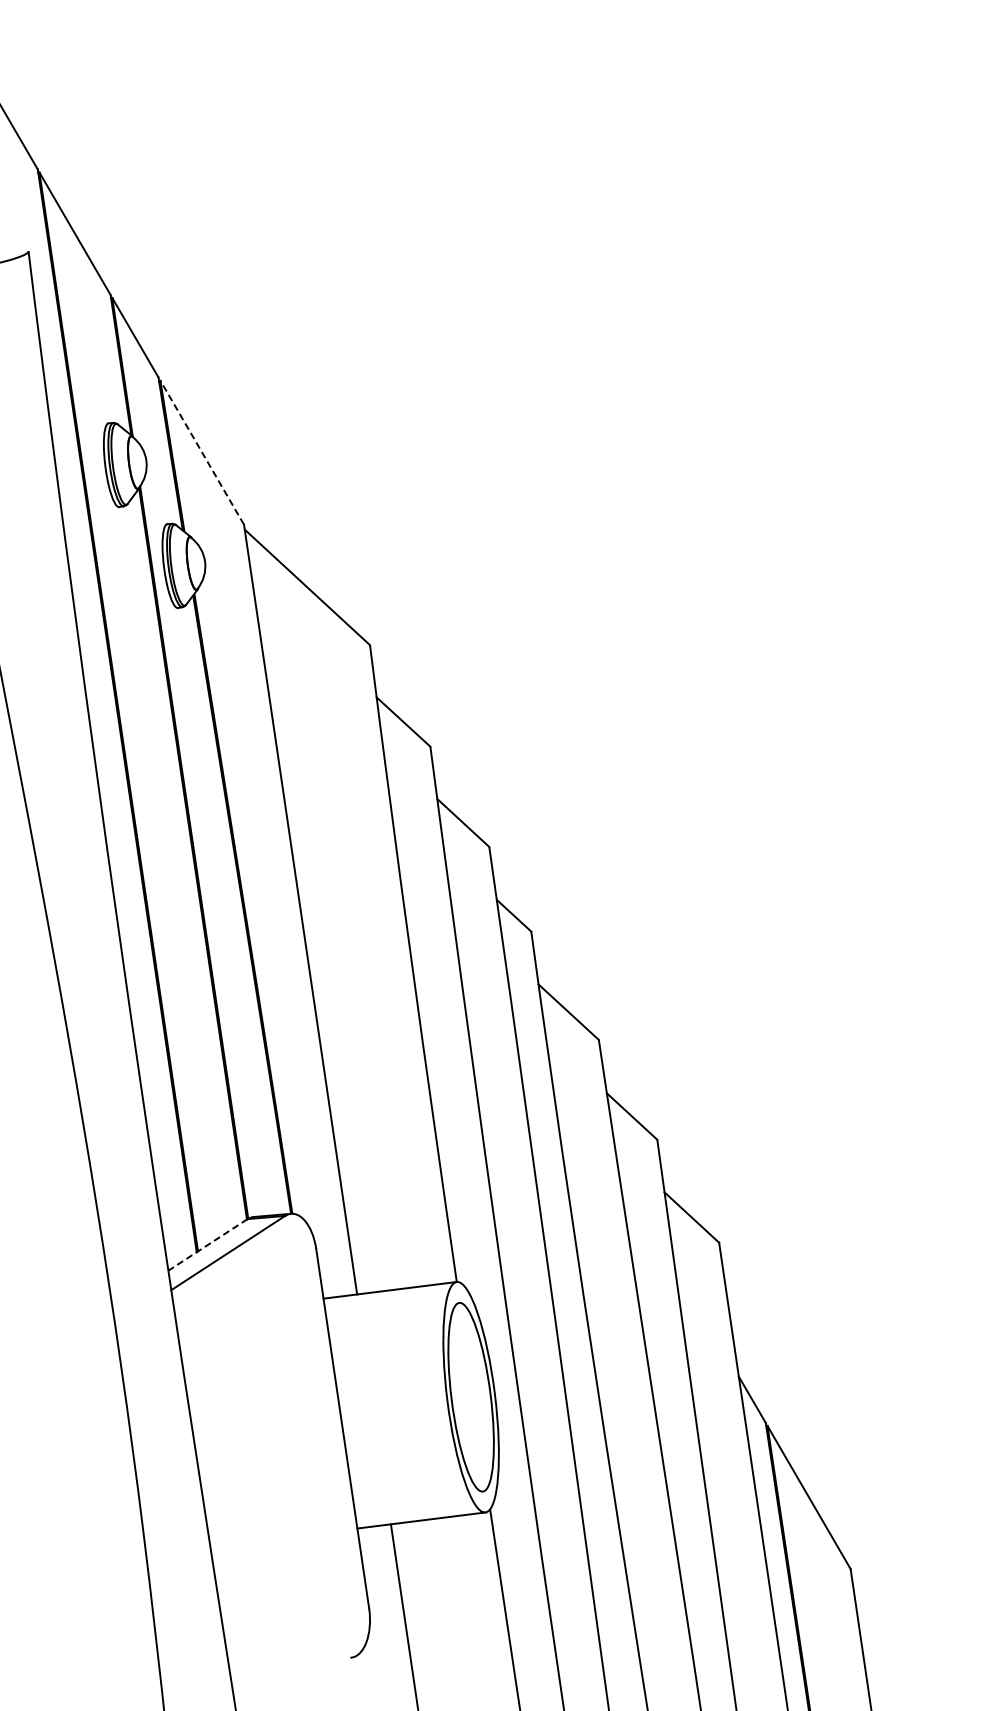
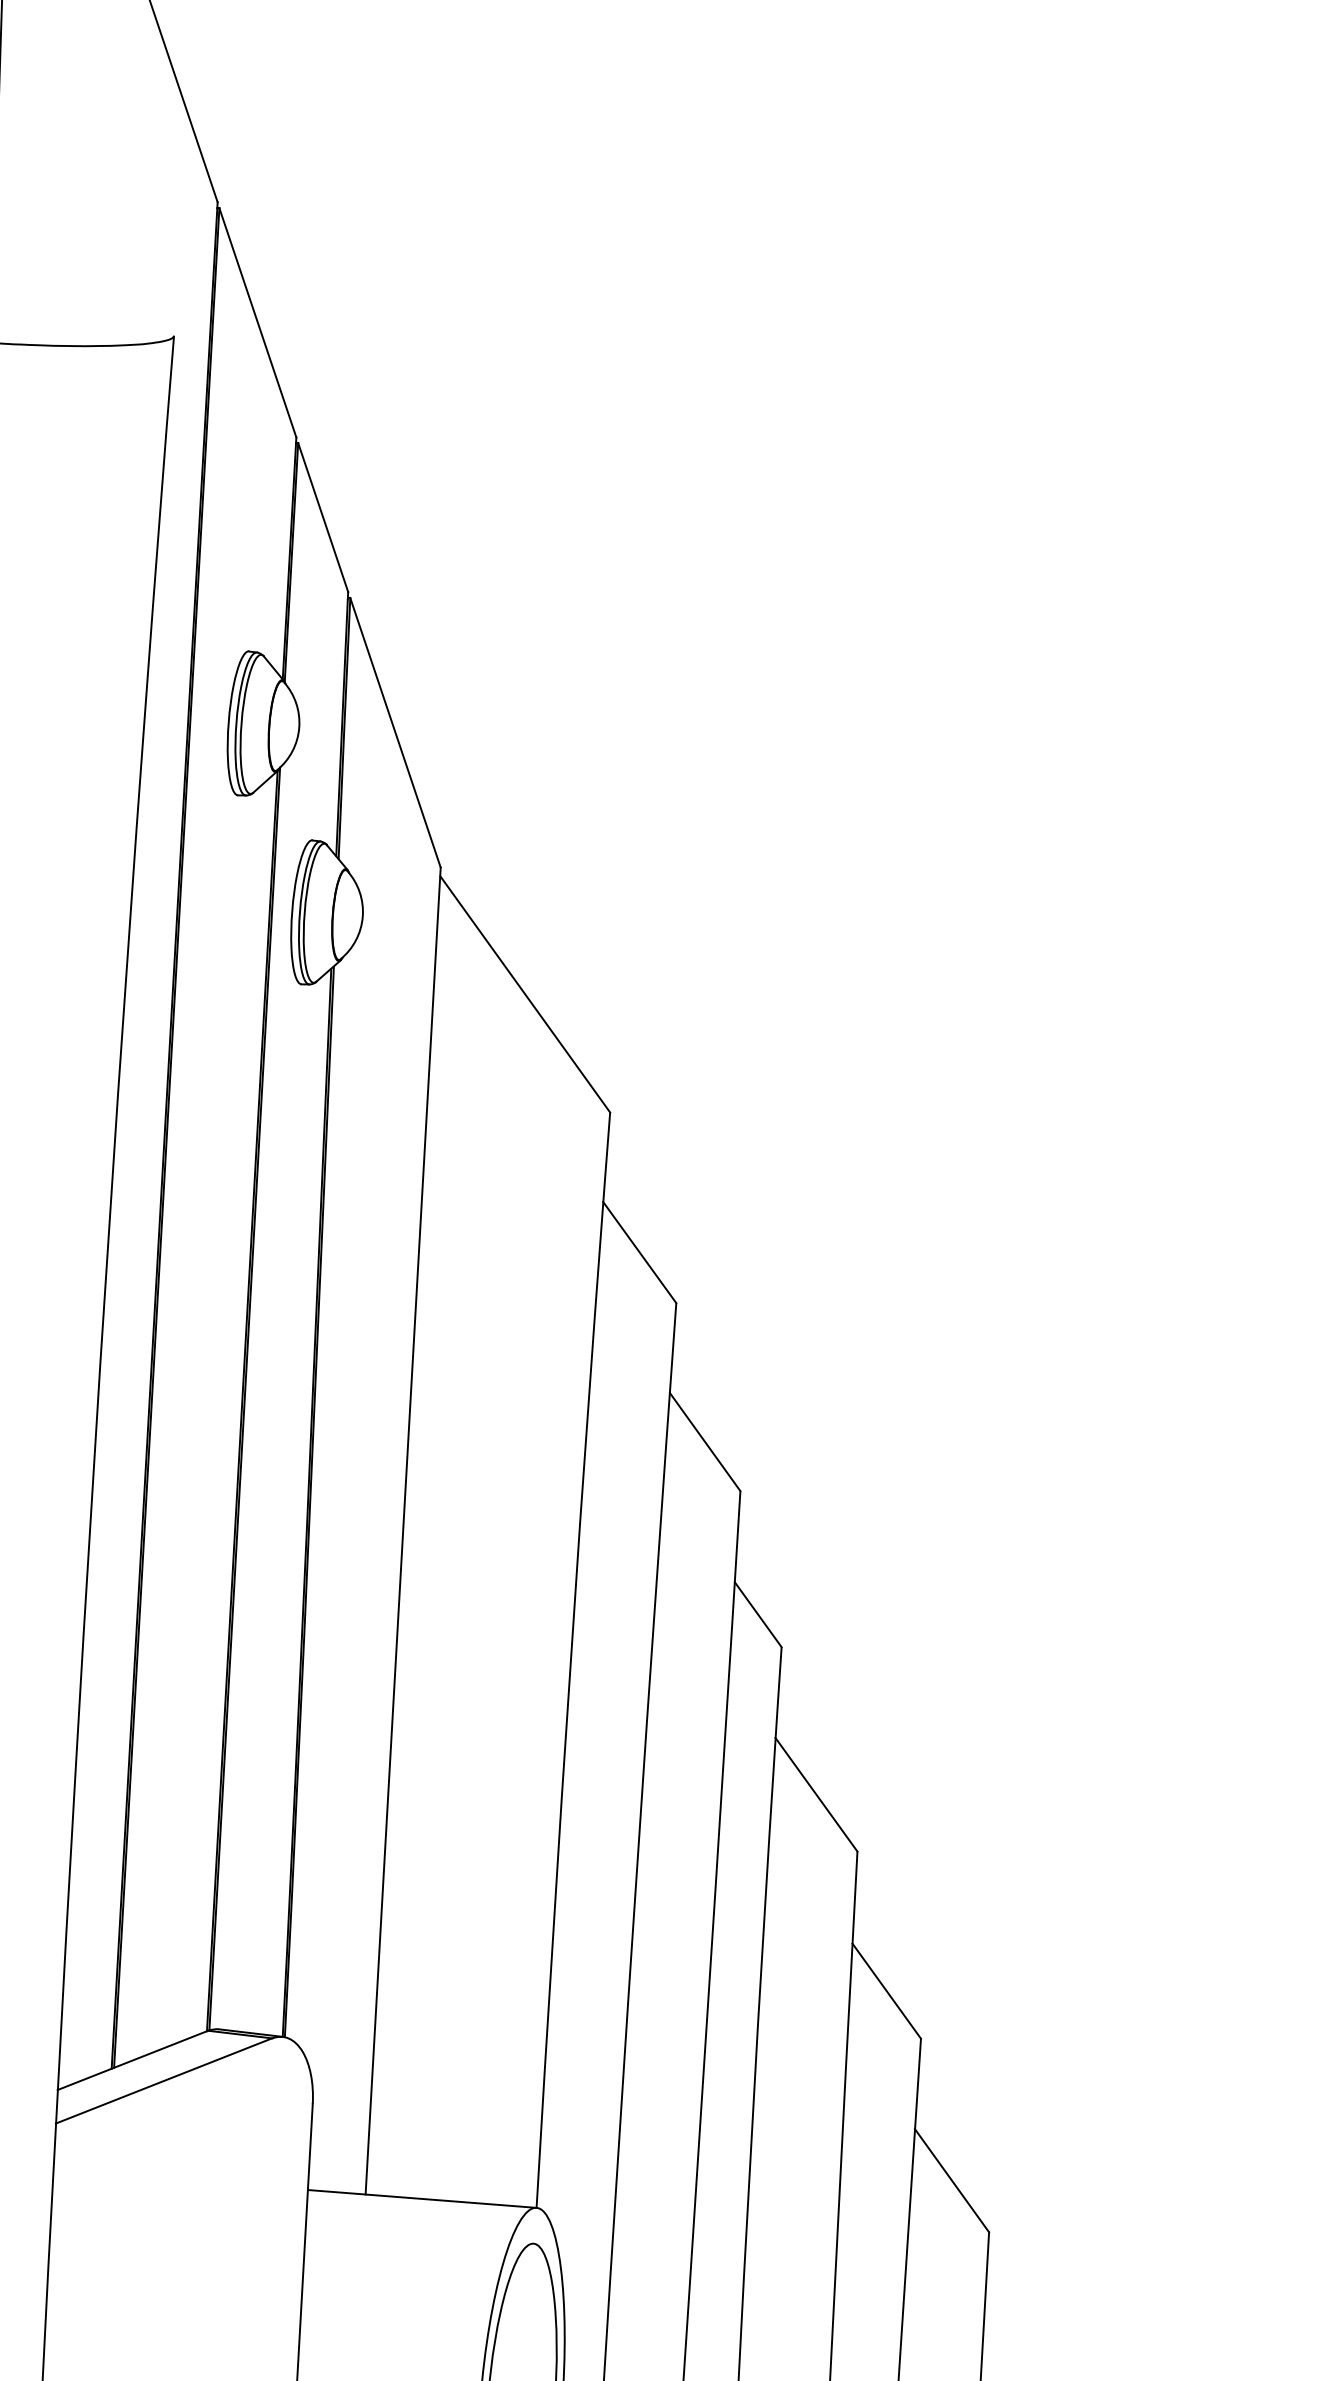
line: (201, 452) -> (394, 732), dashed -> solid
line: (207, 1245) -> (131, 2061), dashed -> solid

